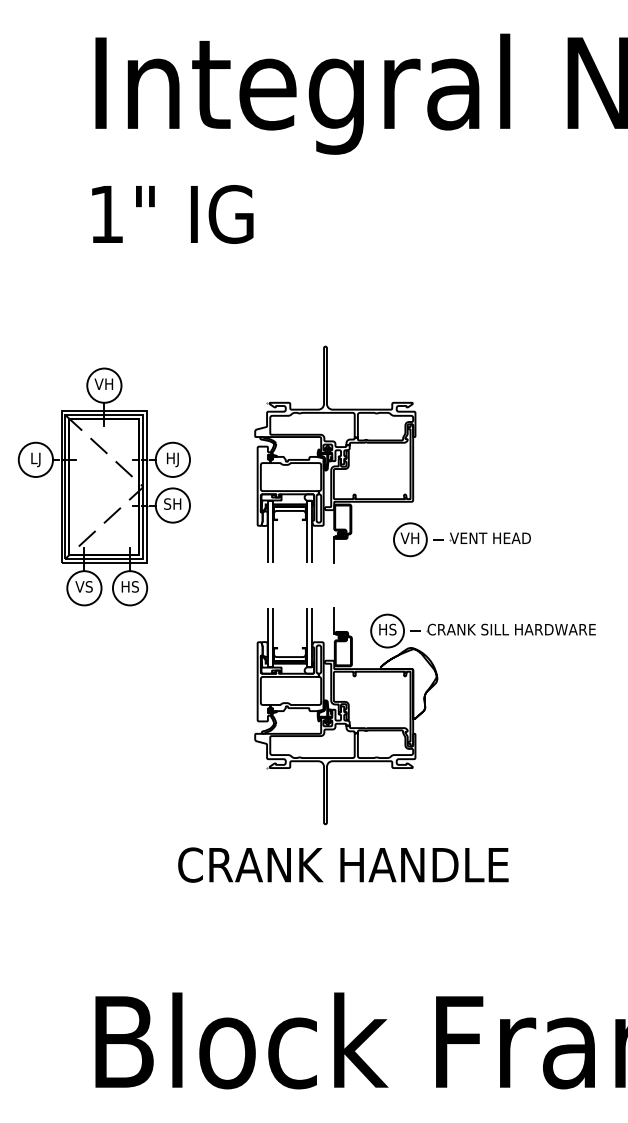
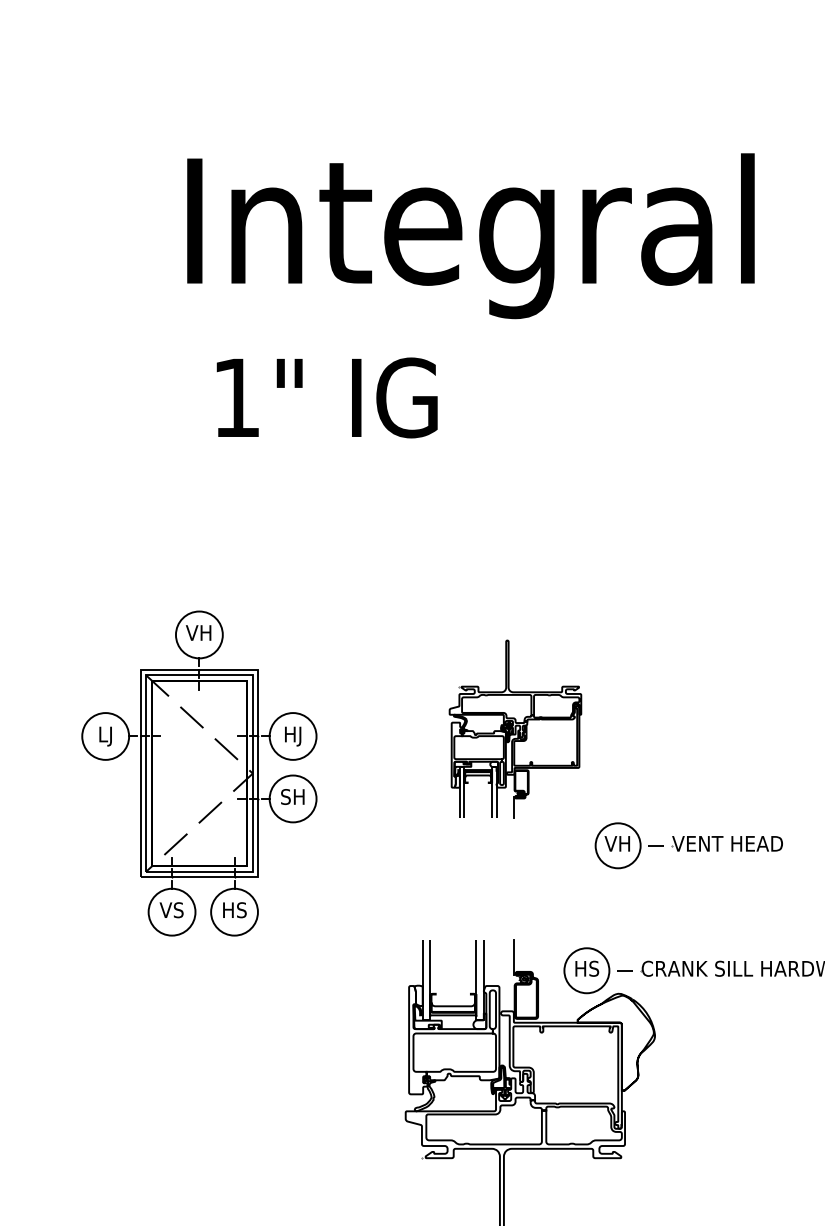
text: (172, 214) -> (326, 397), moved
part: (335, 454) -> (515, 729), size x0.6

